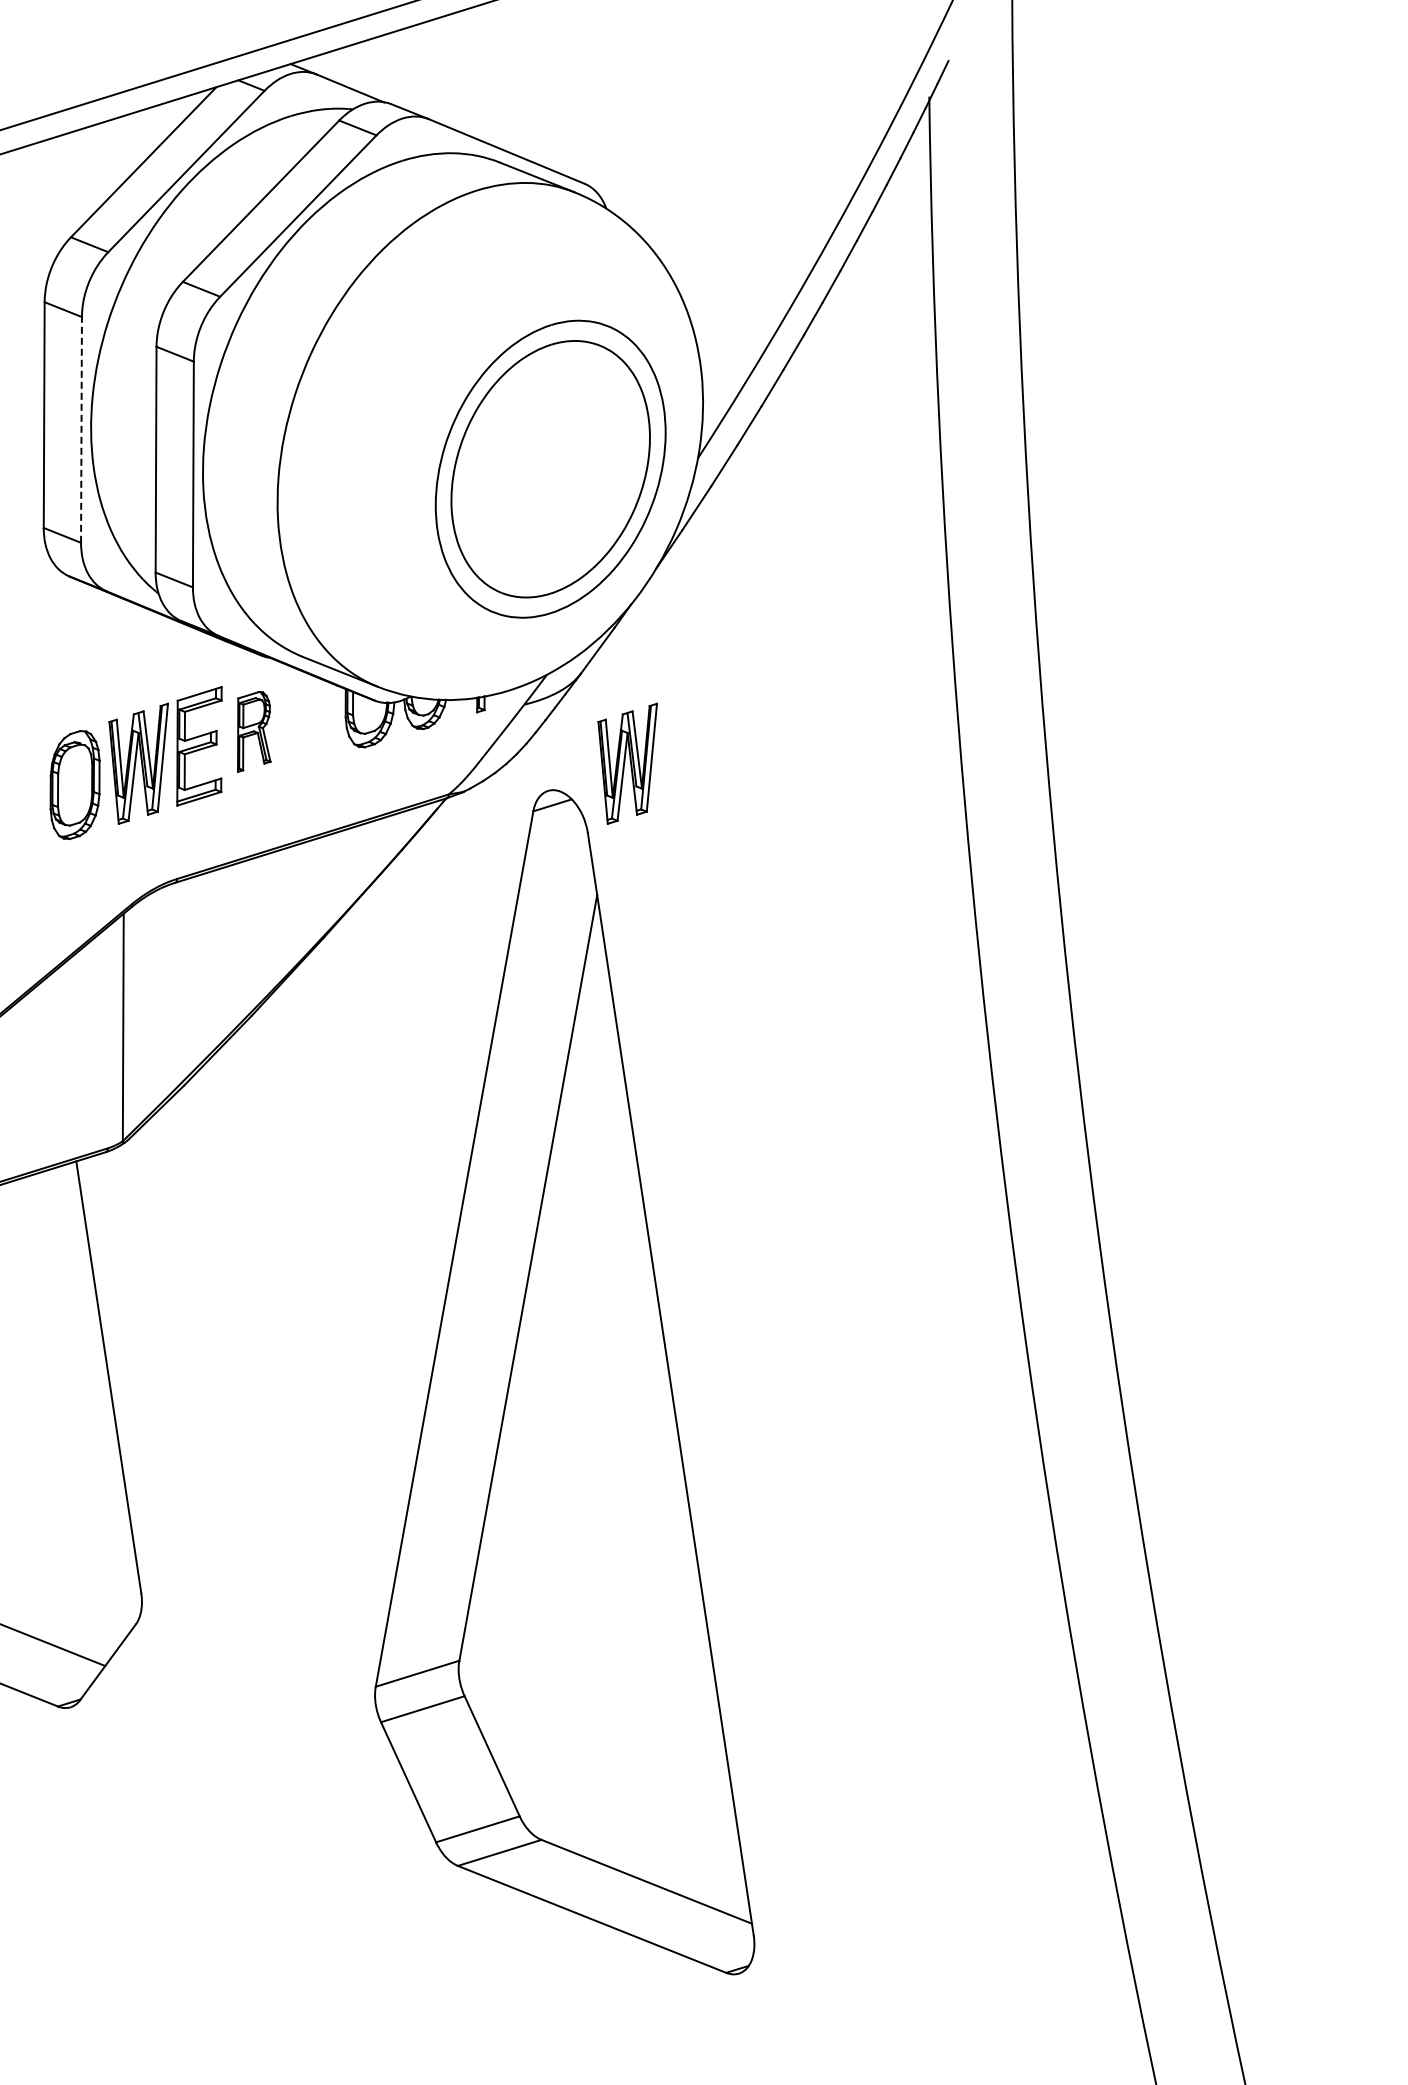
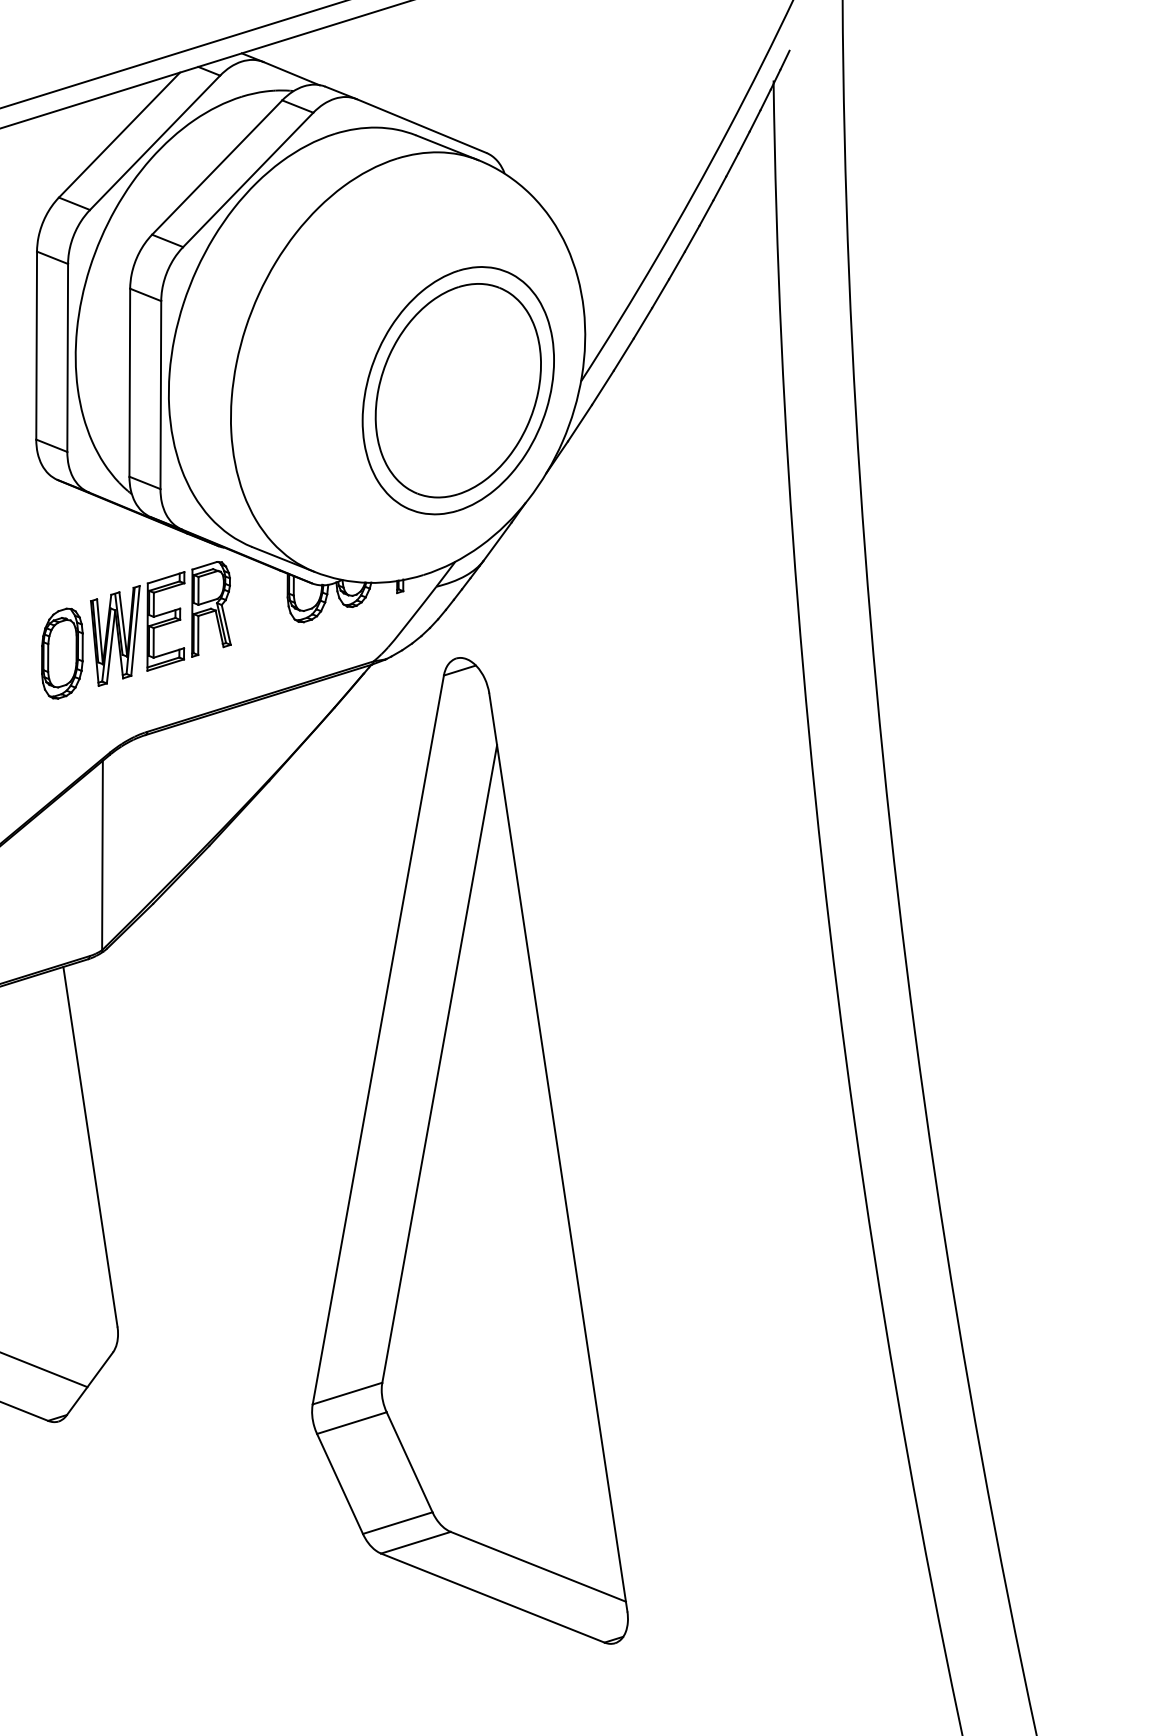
line: (81, 429) -> (67, 357), dashed -> solid
part: (254, 731) -> (211, 609), size x1.43
part: (627, 763) -> (522, 635), removed

